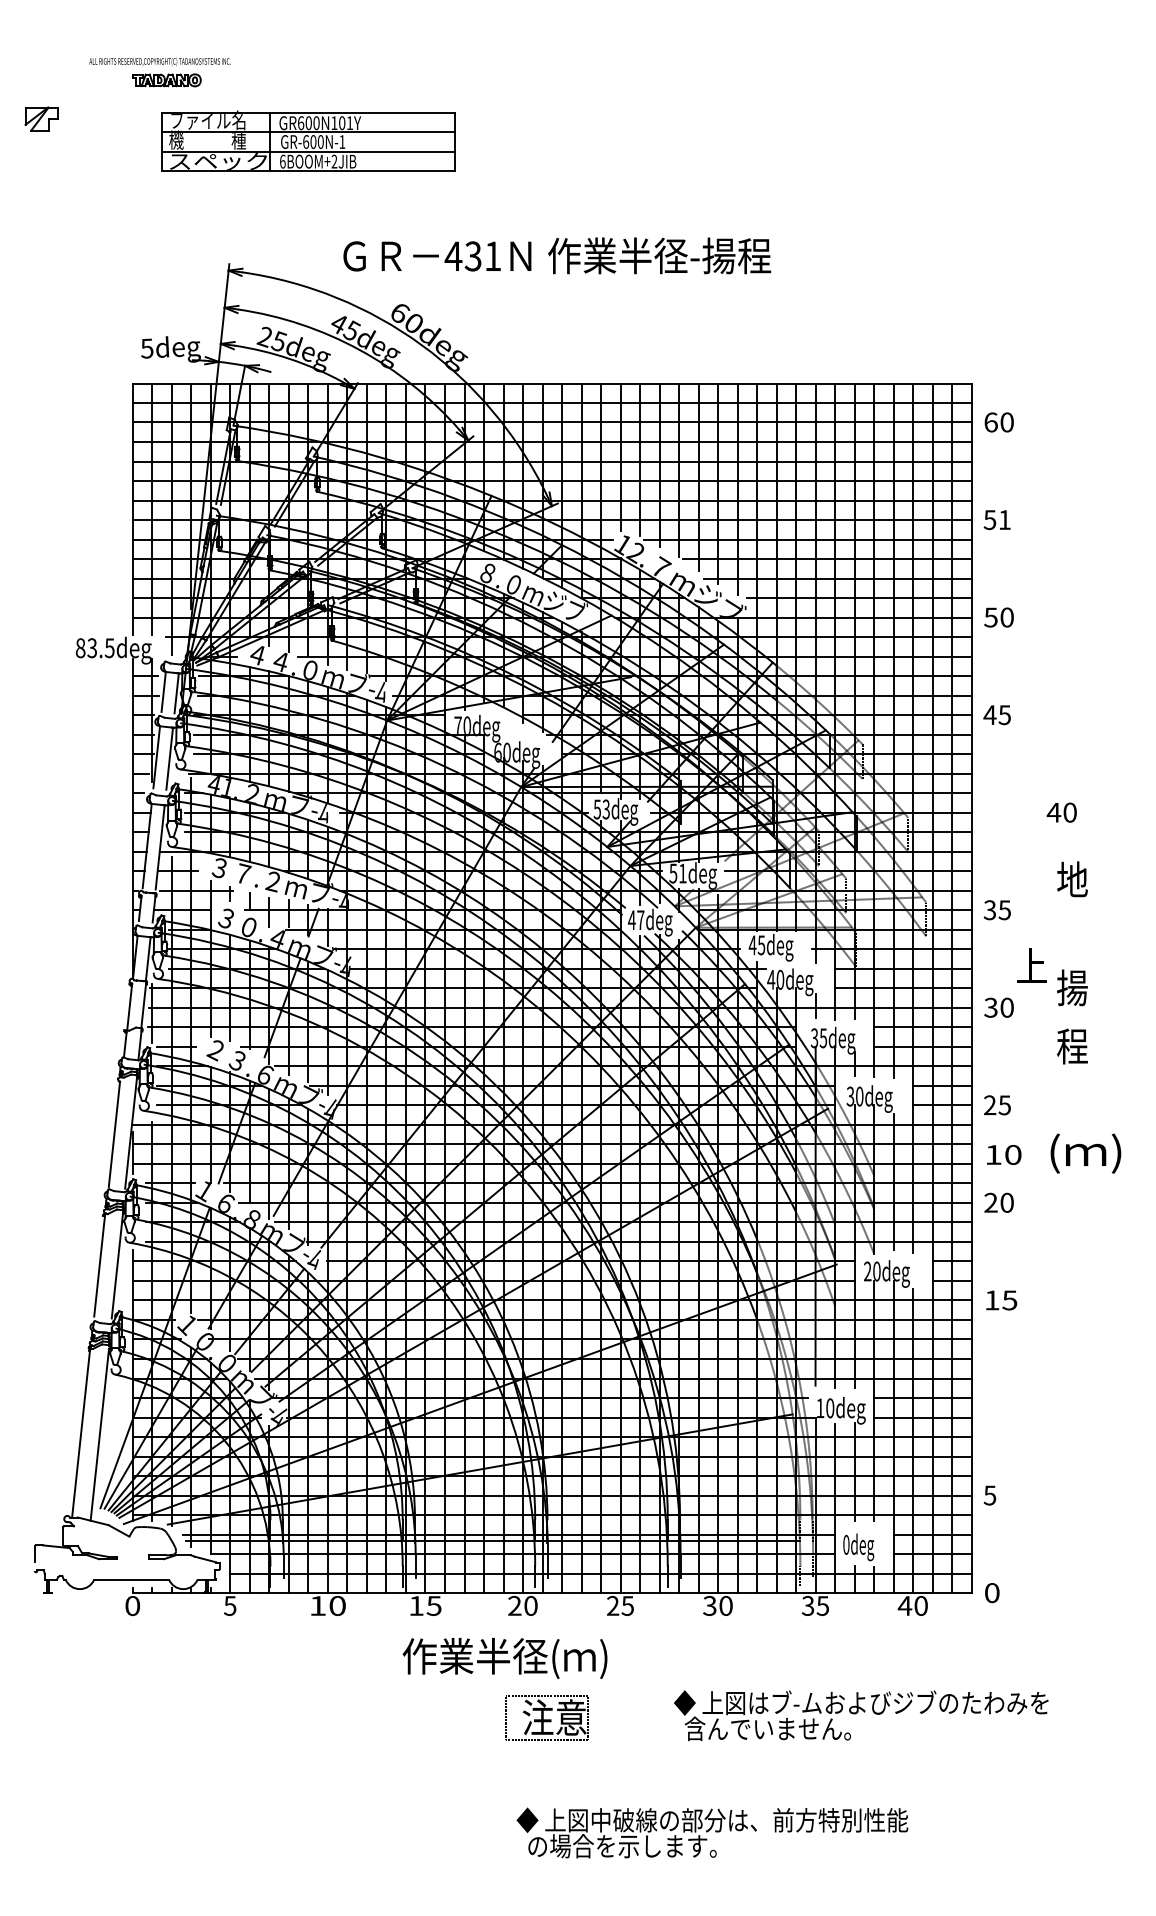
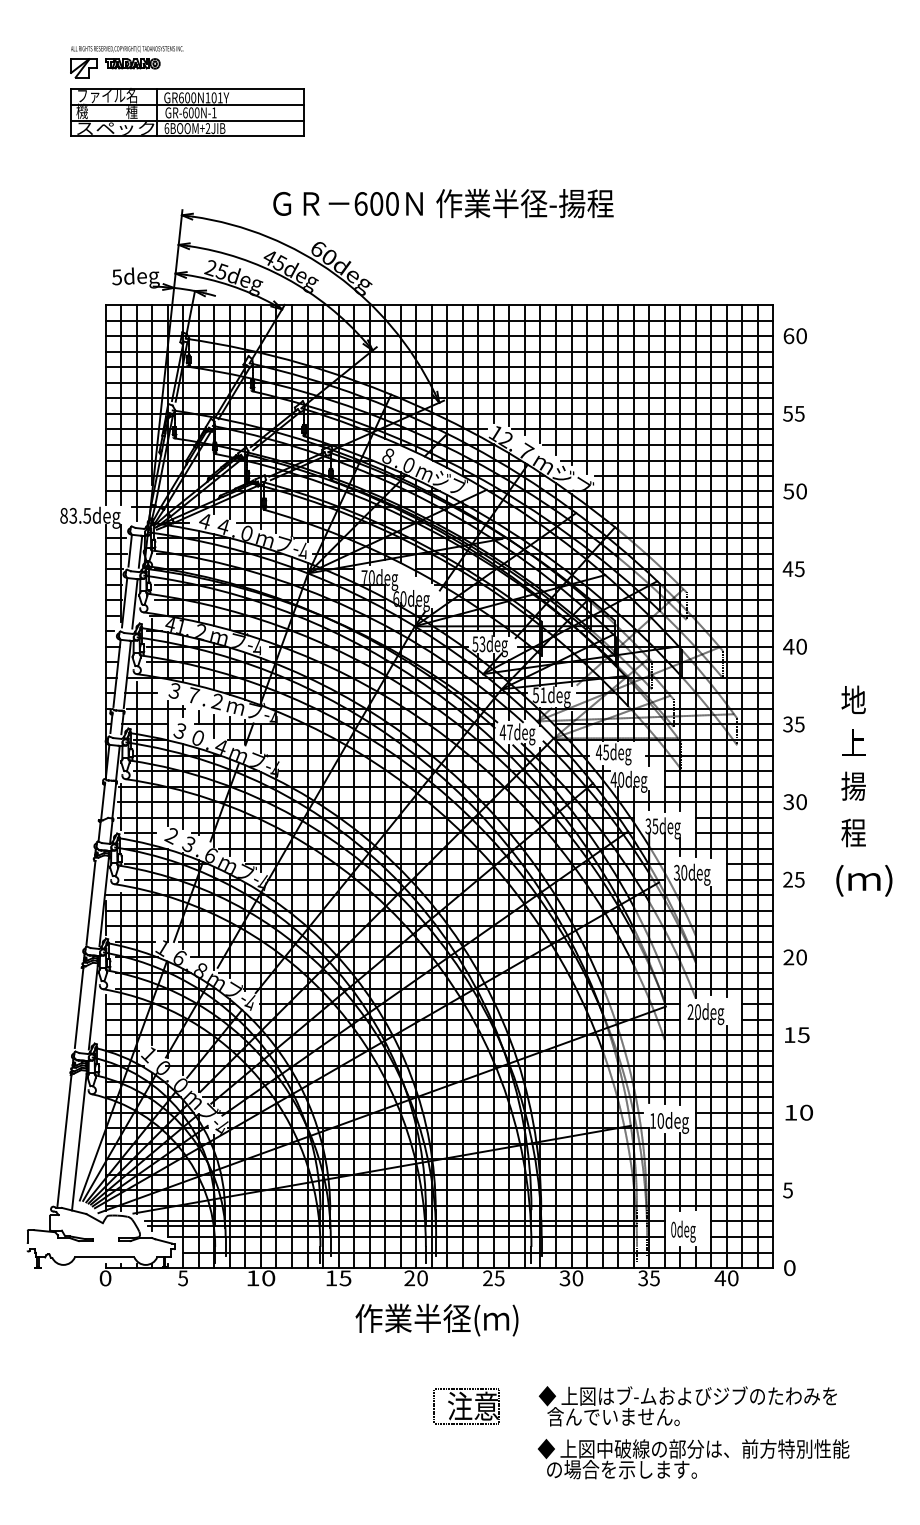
part: (41, 118) -> (83, 67), moved
part: (308, 140) -> (187, 111), moved
text: (472, 256) -> (376, 204), 431 -> 600
text: (1004, 520) -> (799, 414), 51 -> 55
text: (1061, 812) -> (794, 646), moved
text: (1031, 965) -> (853, 742), moved
text: (1085, 1153) -> (864, 880), moved
text: (1004, 1154) -> (799, 1112), moved
text: (504, 1658) -> (436, 1320), moved
text: (861, 1715) -> (688, 1406), moved
part: (546, 1717) -> (466, 1406), moved
text: (712, 1832) -> (693, 1458), moved

